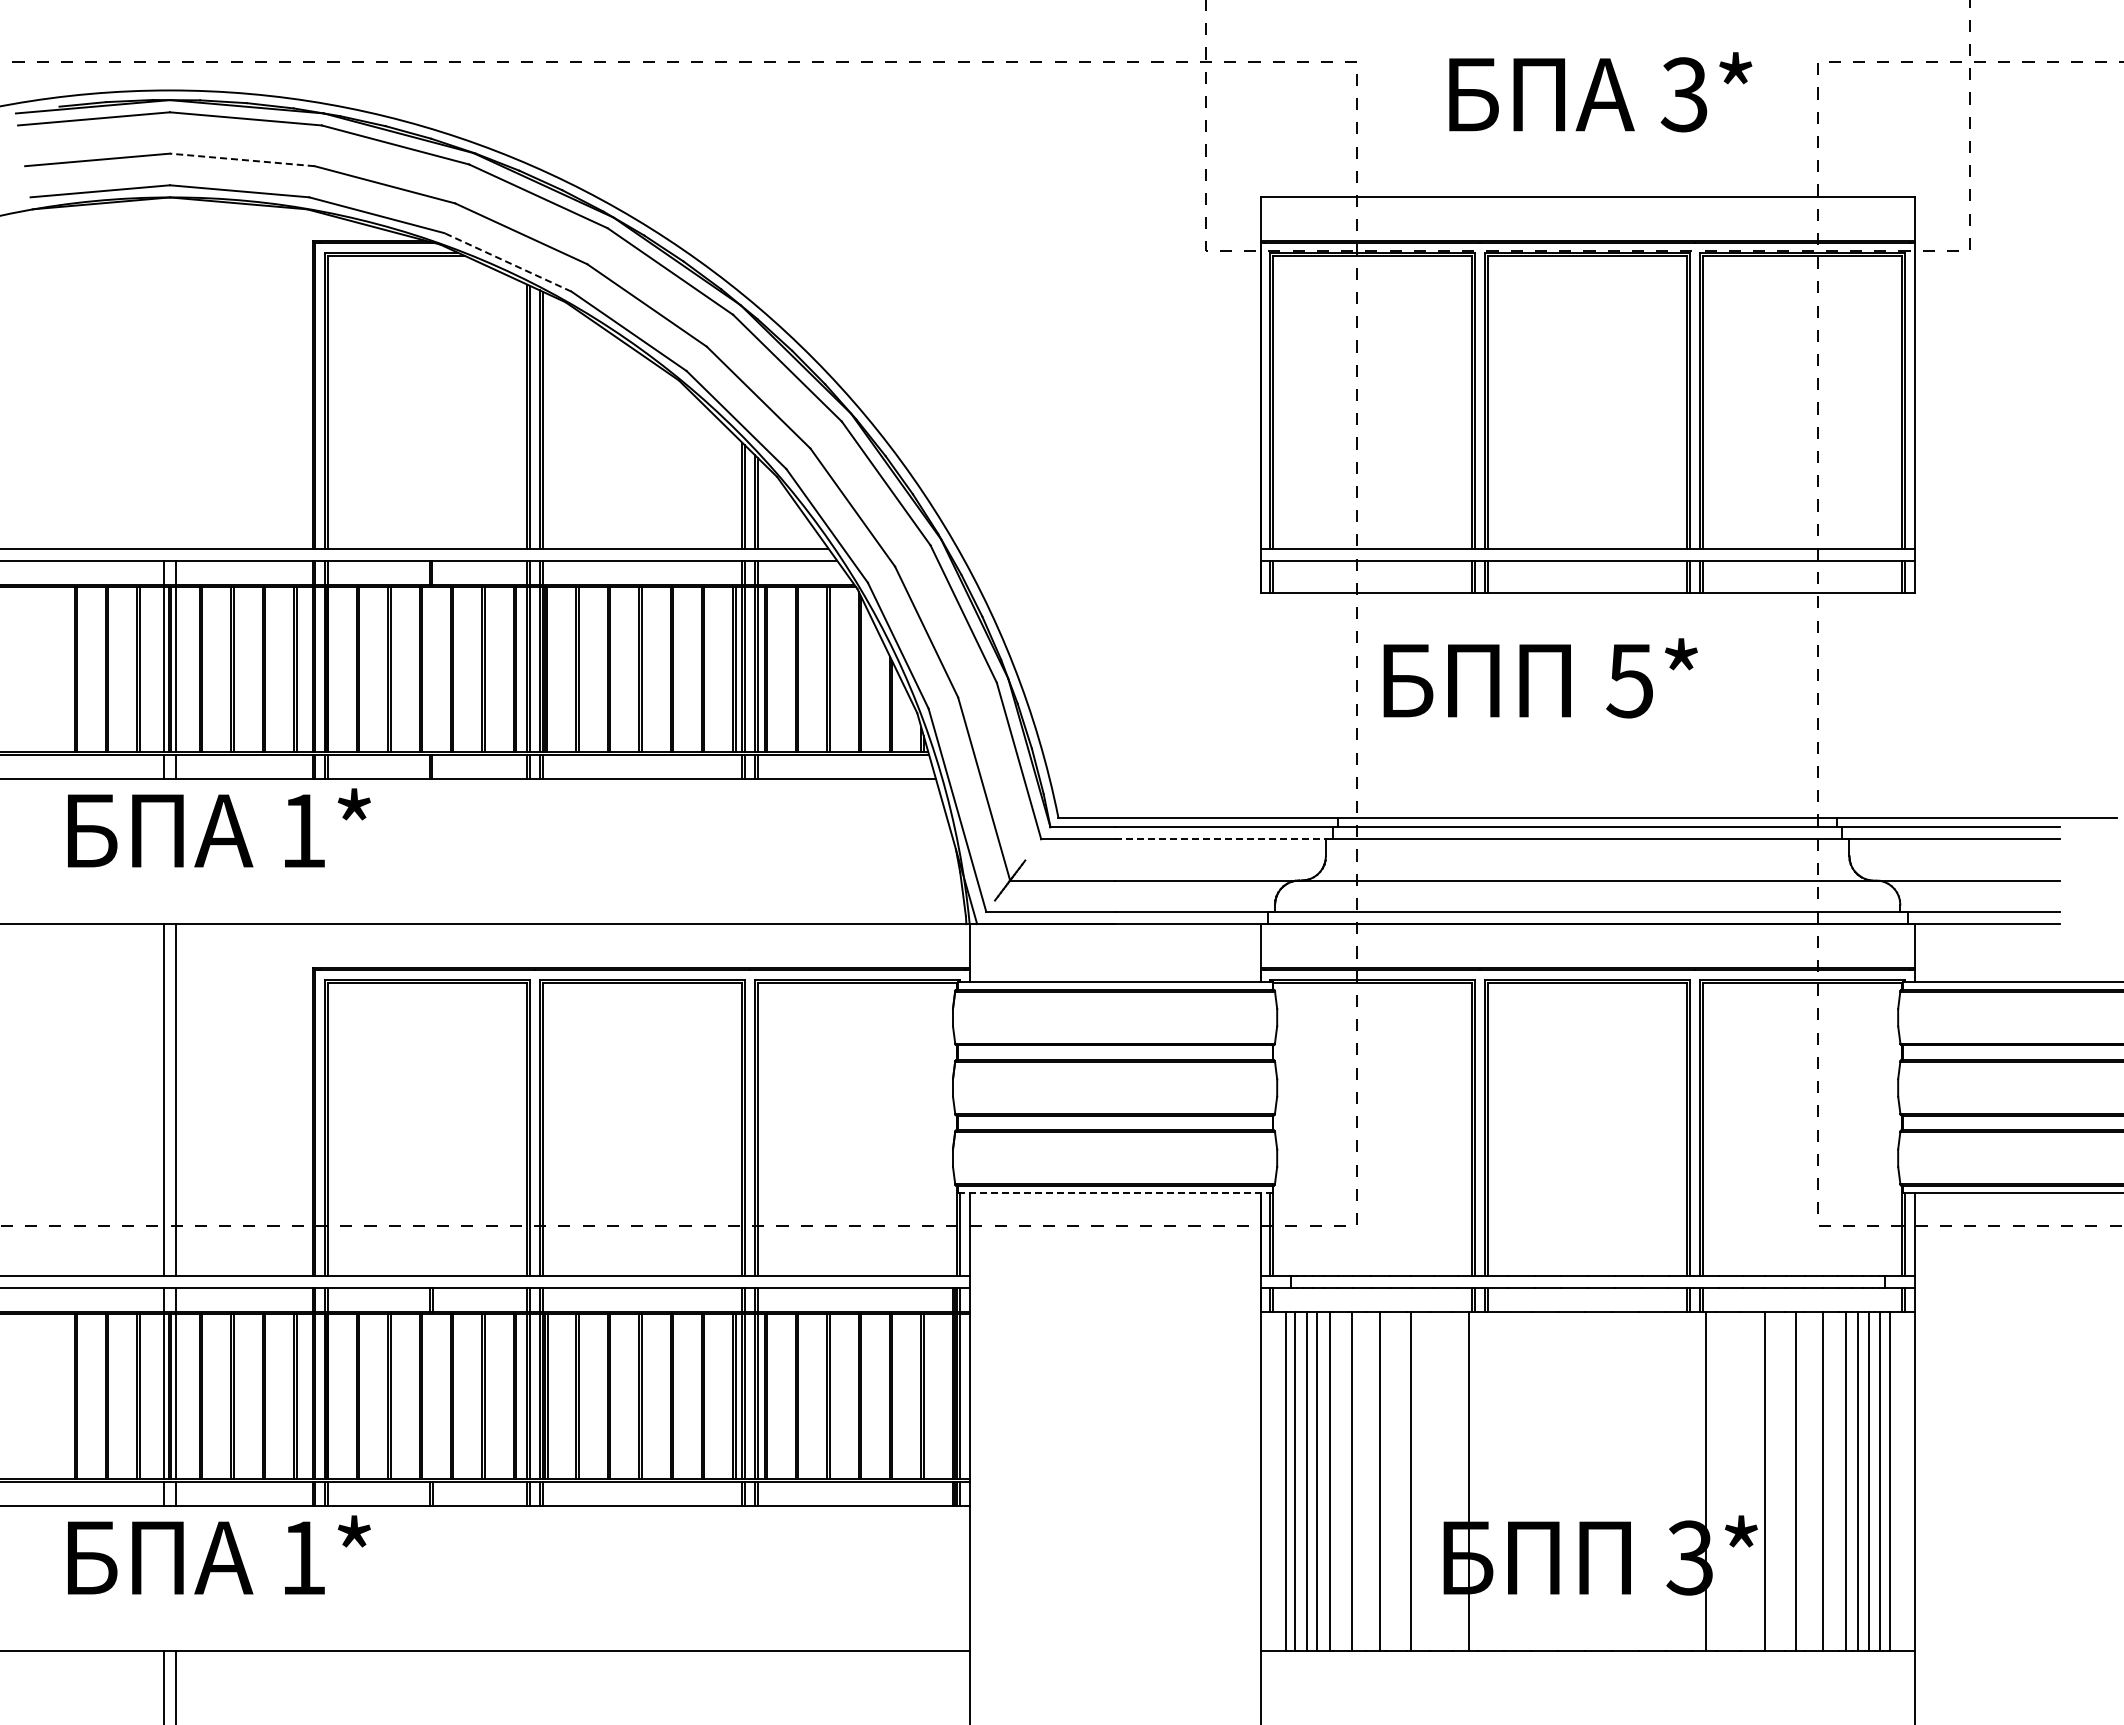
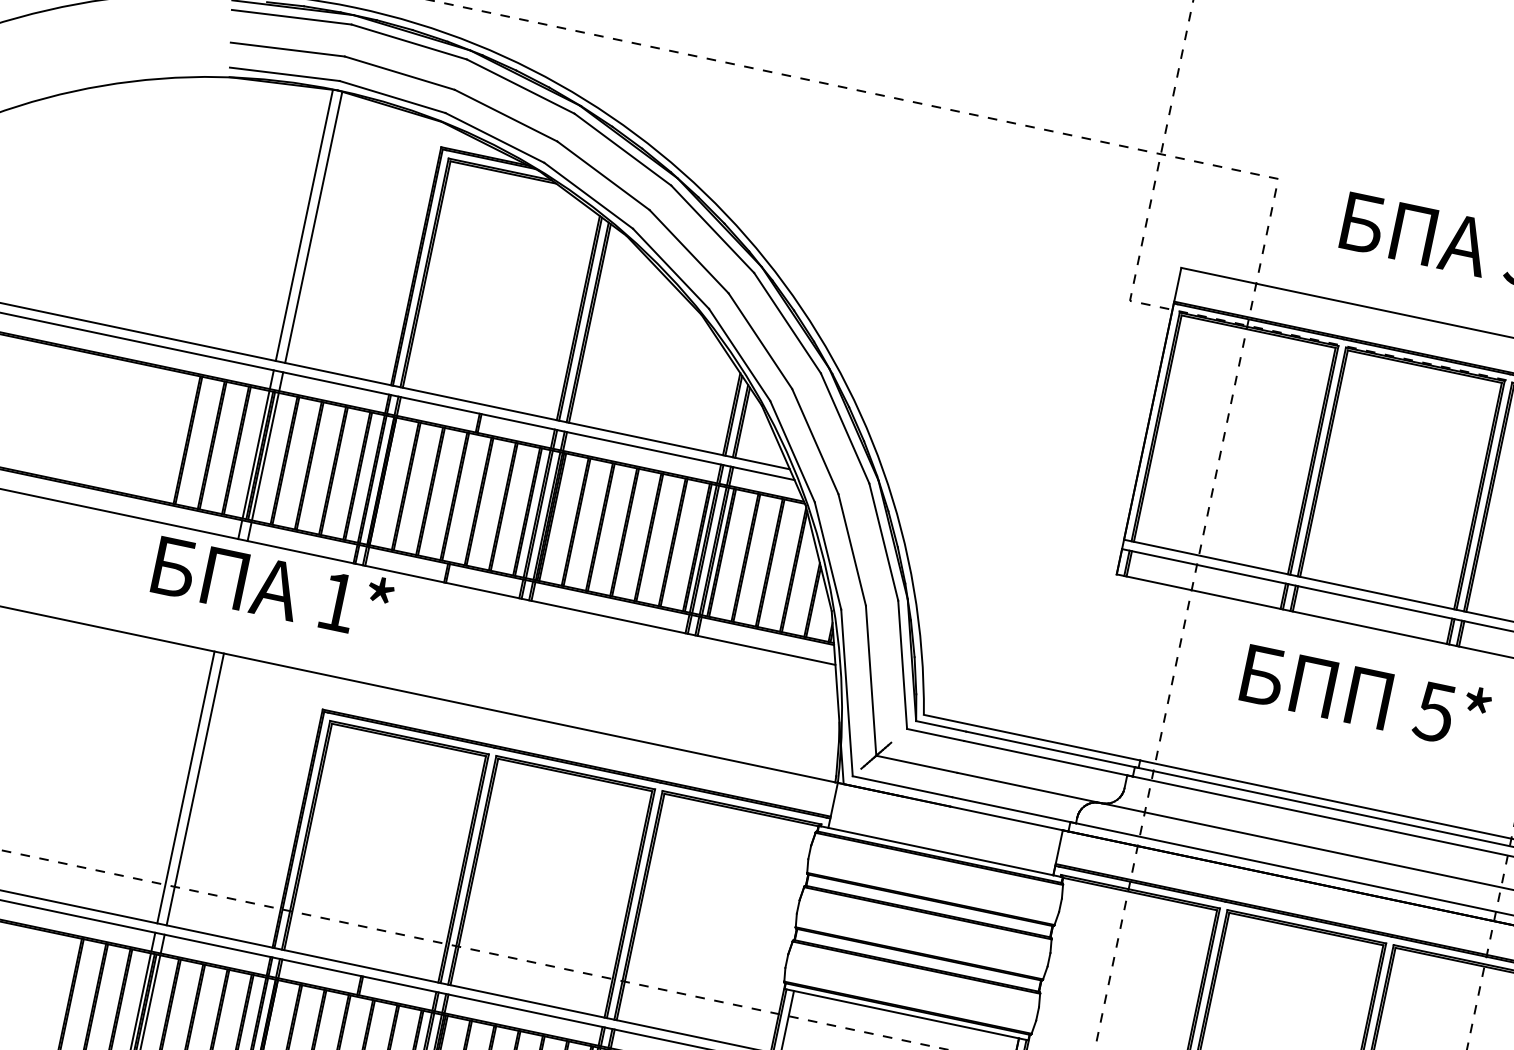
line: (242, 159) -> (400, 72), dashed -> solid
line: (508, 262) -> (588, 195), dashed -> solid
line: (163, 373) -> (304, 225), added
line: (175, 373) -> (313, 227), added
text: (1540, 678) -> (1365, 695), moved
line: (1224, 839) -> (1048, 758), dashed -> solid
line: (1115, 1193) -> (906, 1015), dashed -> solid

